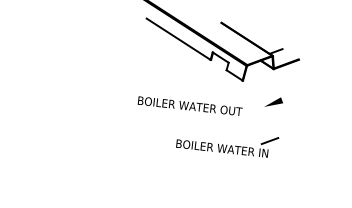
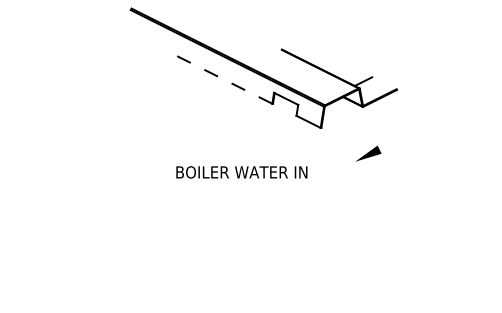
line: (178, 39) -> (223, 79), solid -> dashed
text: (231, 110) -> (309, 172), BOILER WATER OUT -> BOILER WATER IN
part: (227, 142) -> (309, 217), removed

